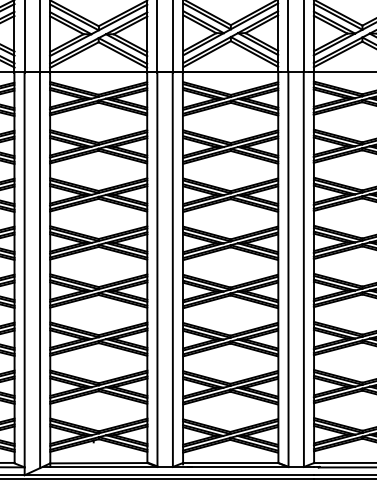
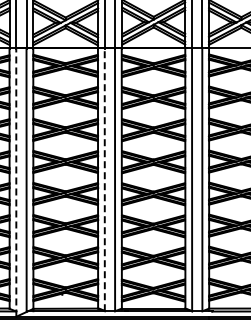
line: (156, 269) -> (104, 179), solid -> dashed
line: (24, 272) -> (16, 181), solid -> dashed

